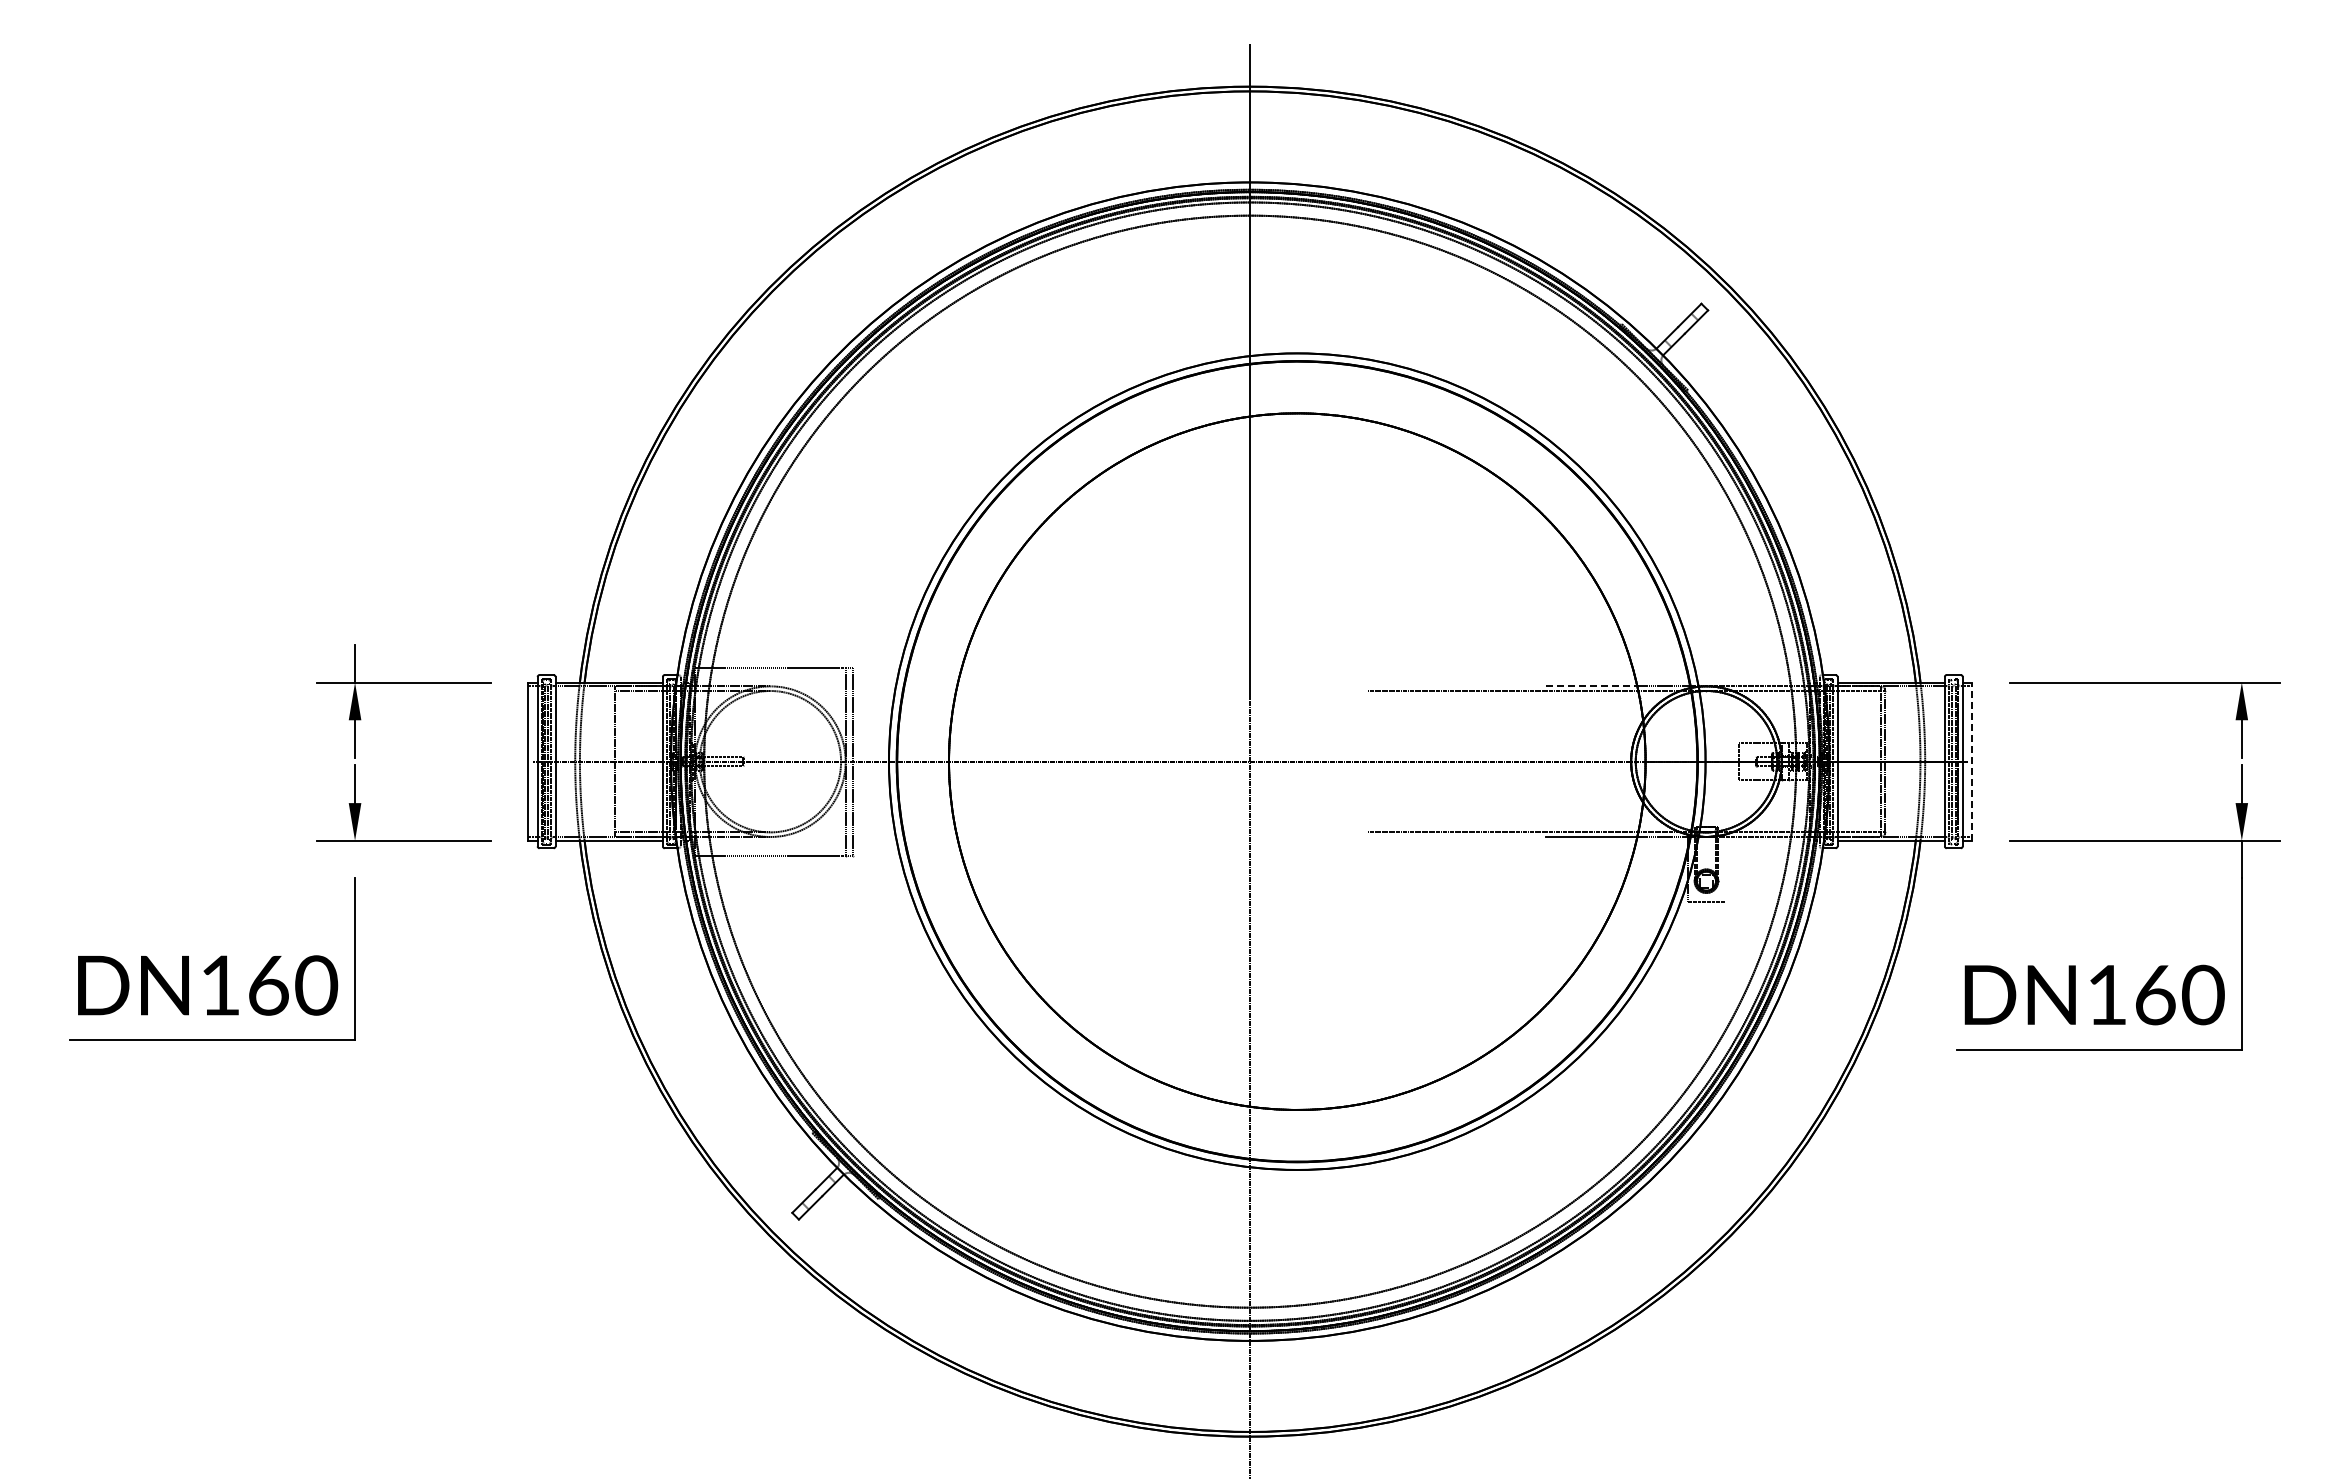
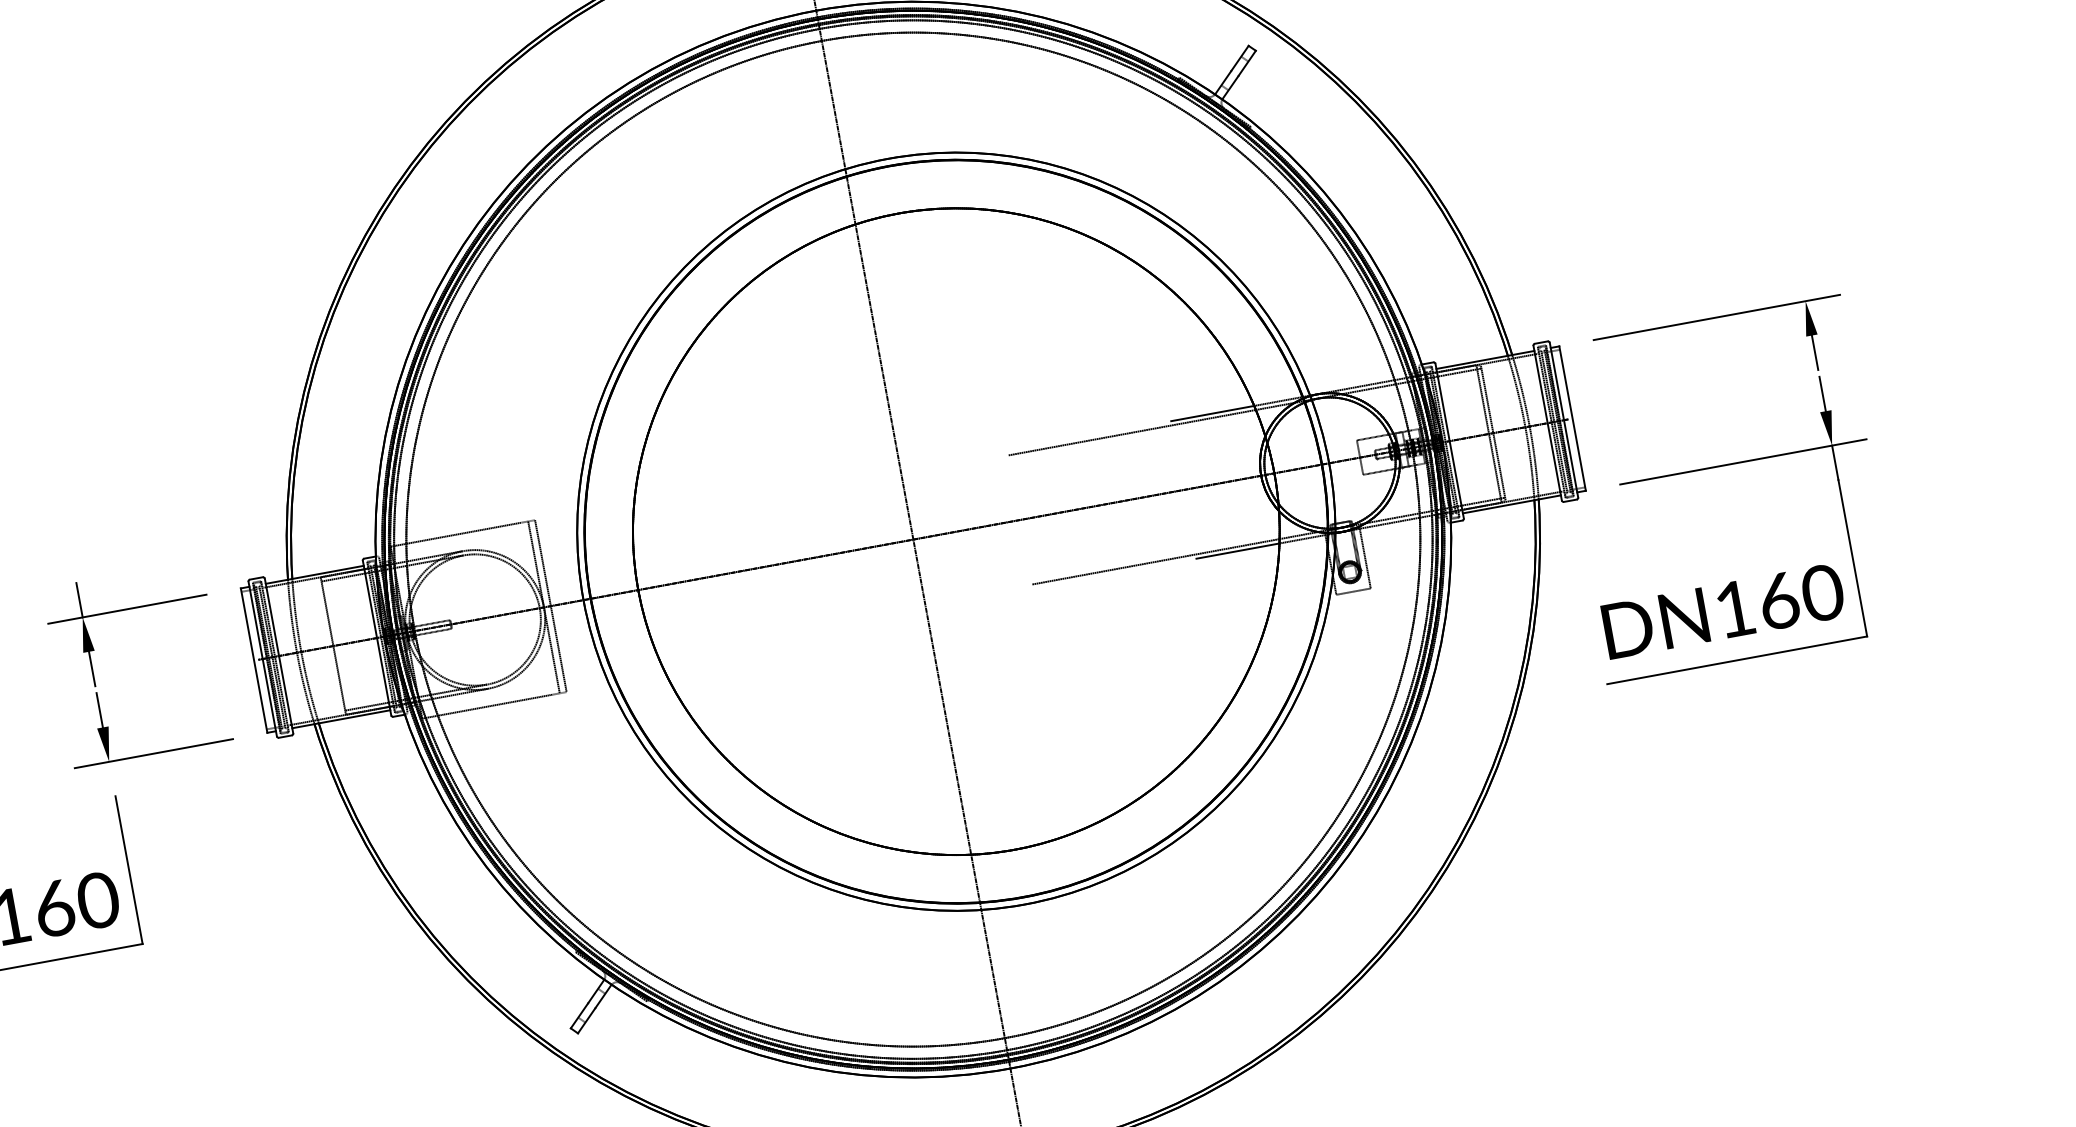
line: (1592, 686) -> (1213, 413), dashed -> solid
line: (1972, 761) -> (1572, 418), dashed -> solid
line: (1725, 868) -> (1365, 557), added

